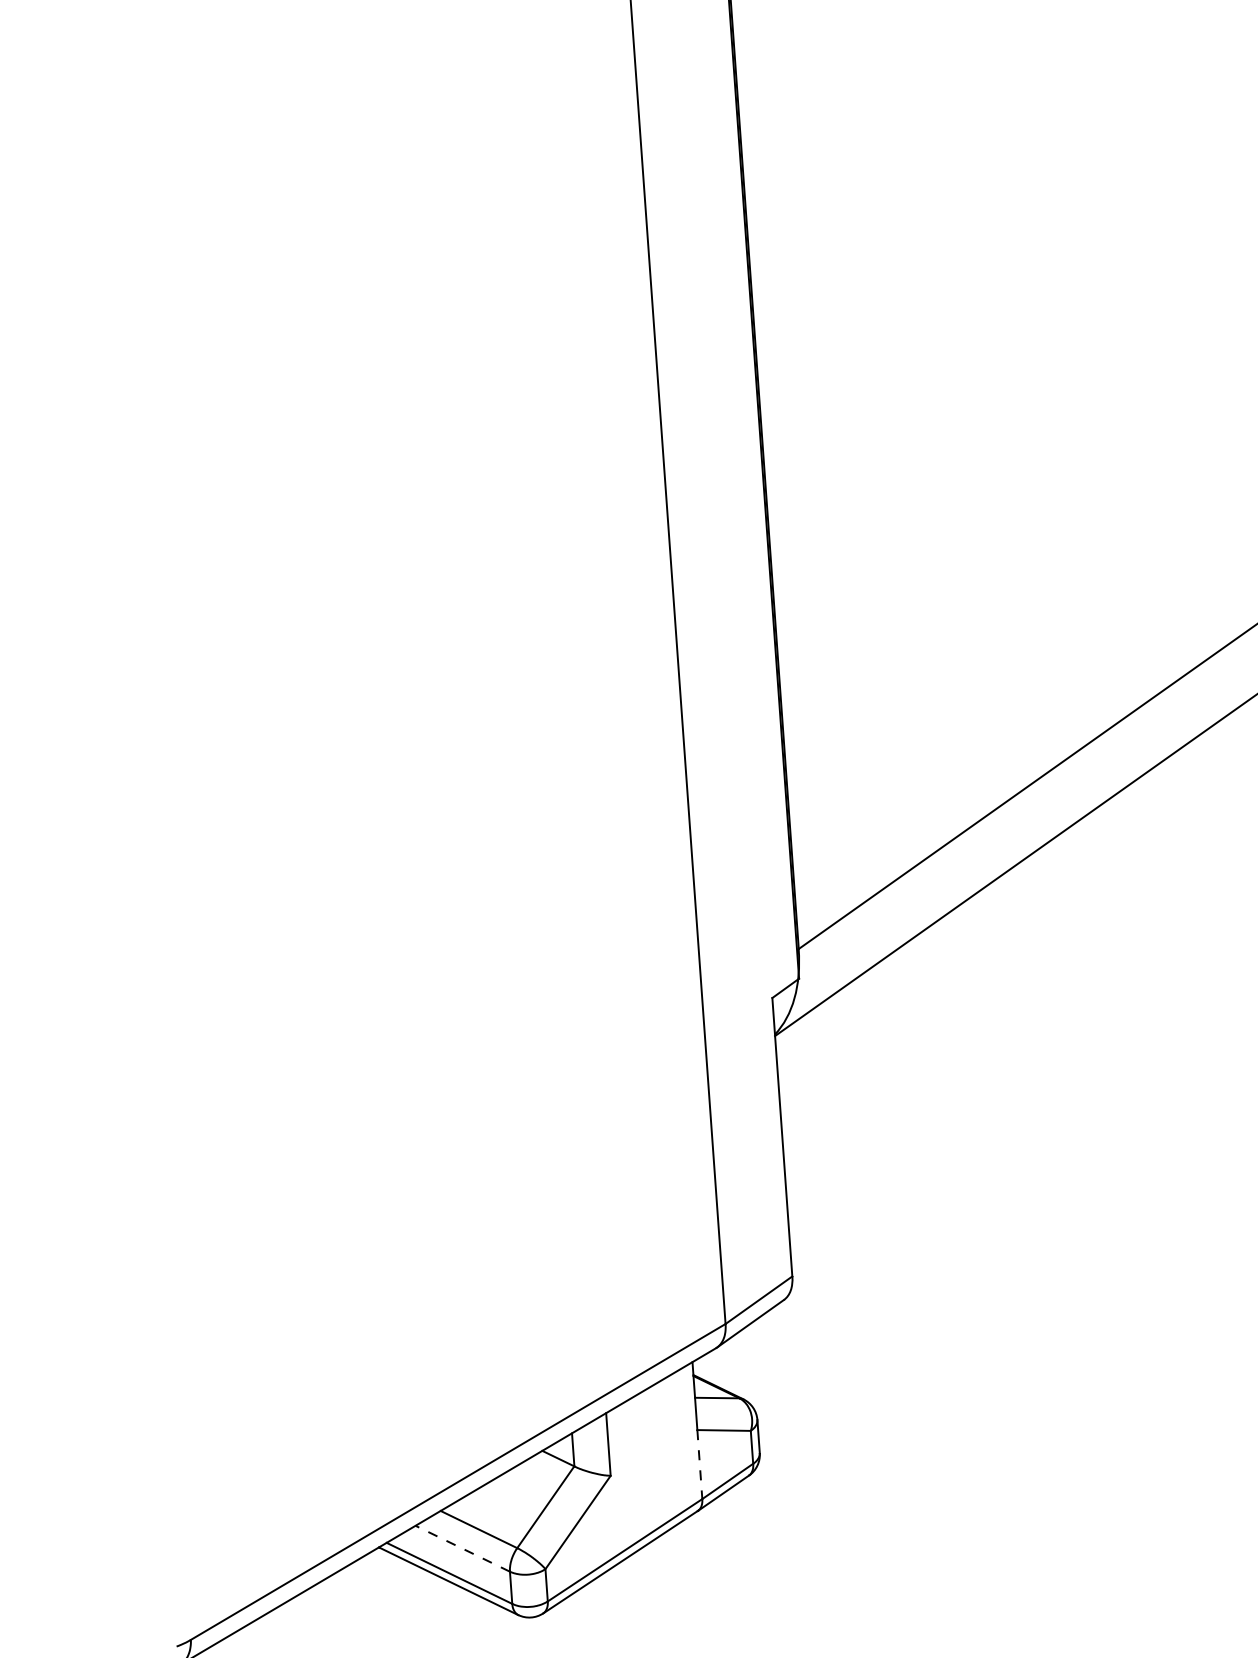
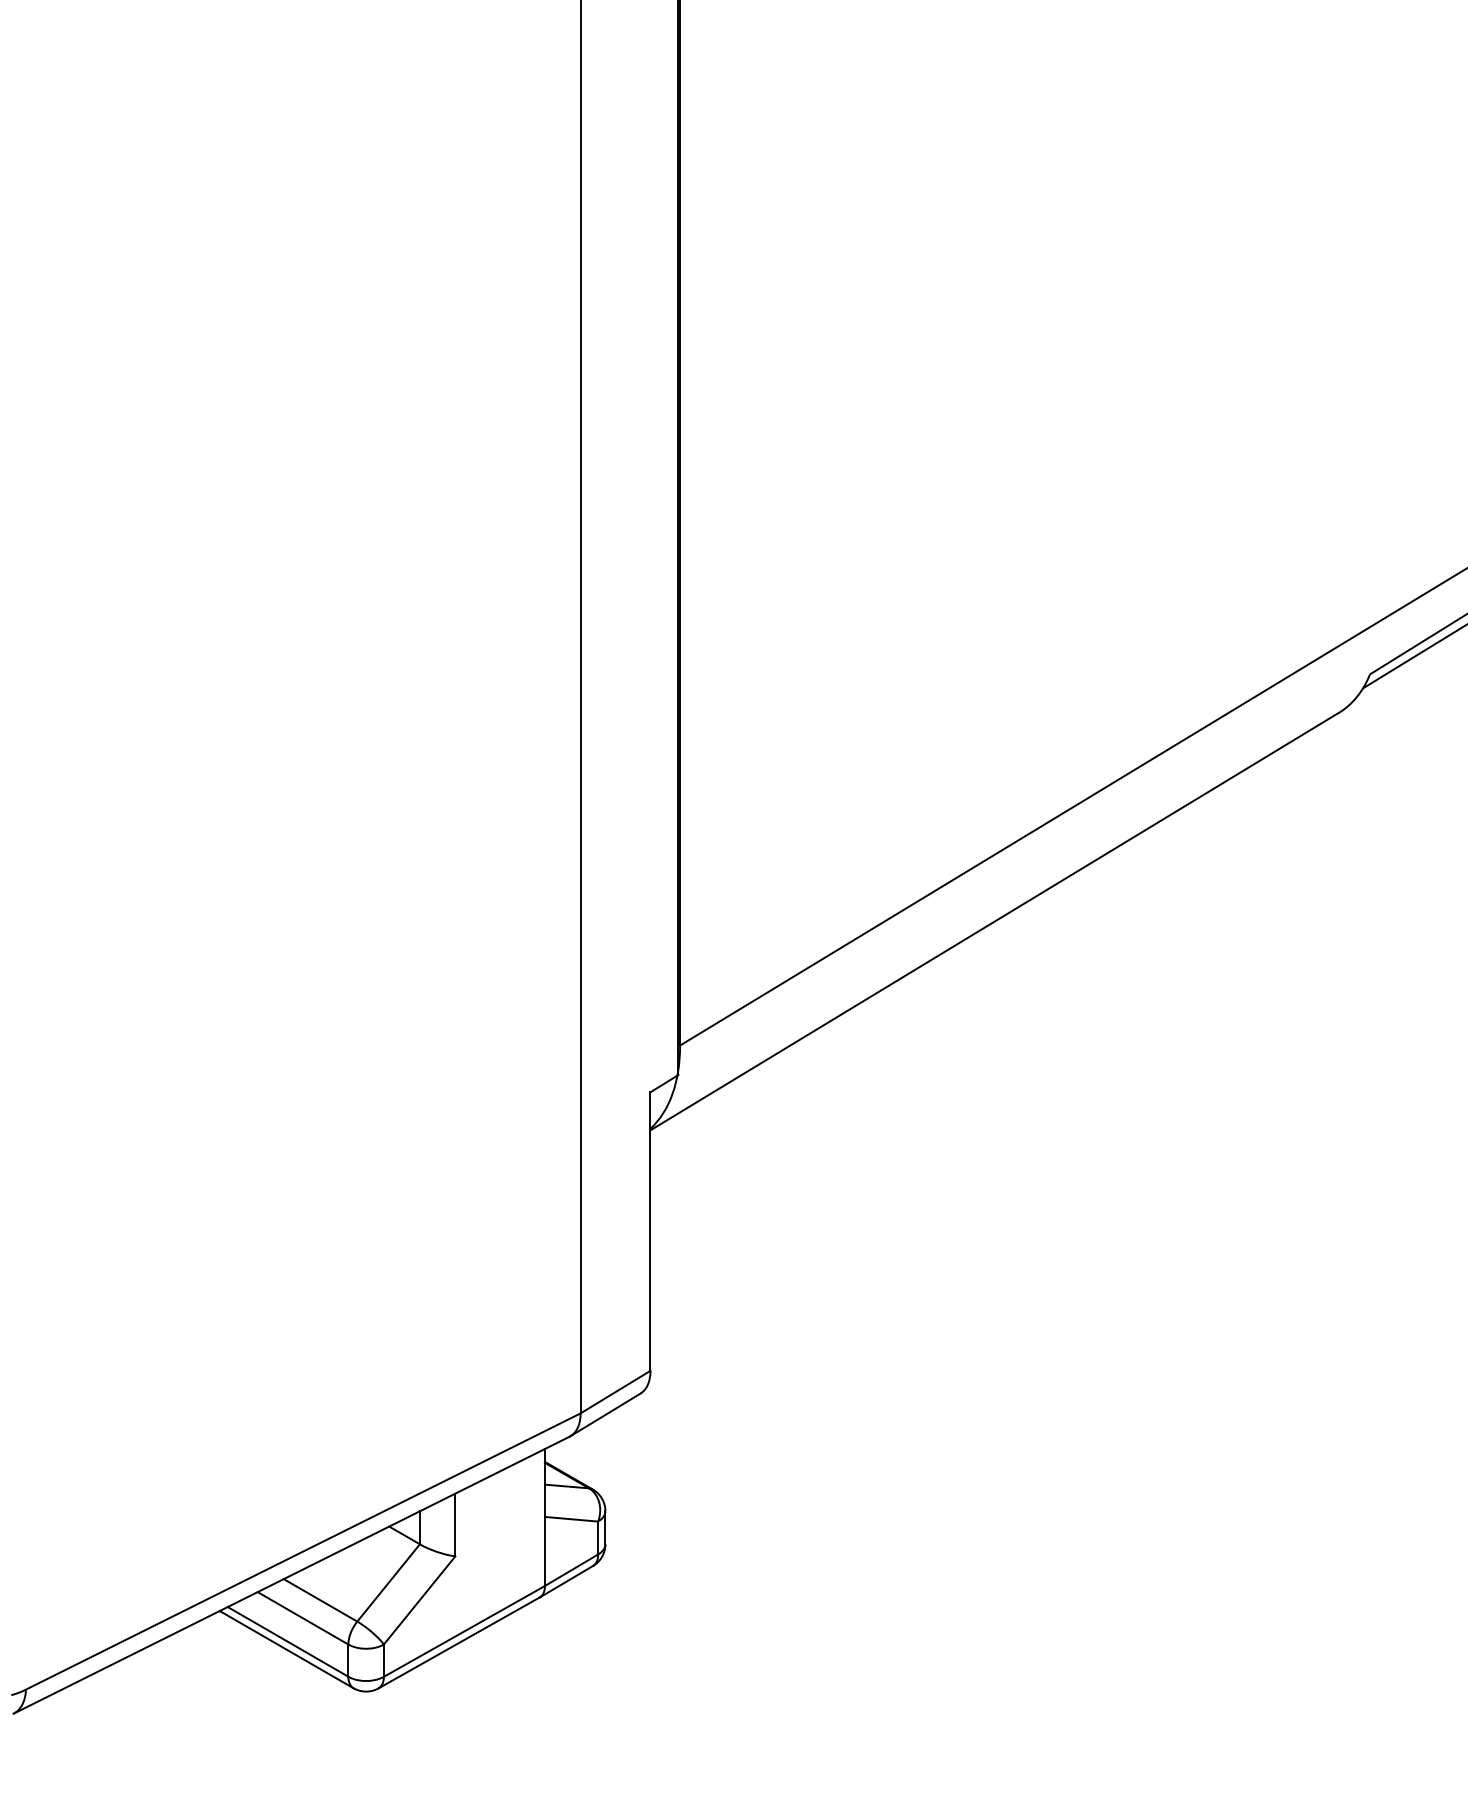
line: (699, 1464) -> (544, 1551), dashed -> solid
line: (462, 1548) -> (302, 1618), dashed -> solid

